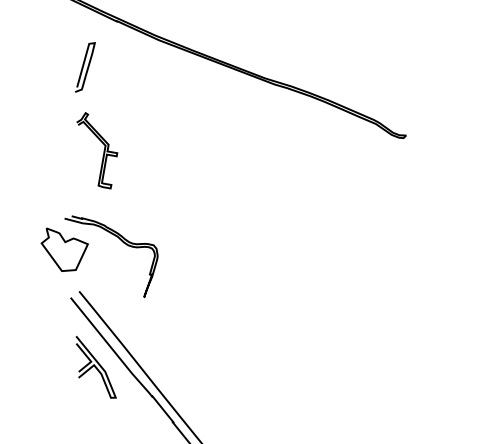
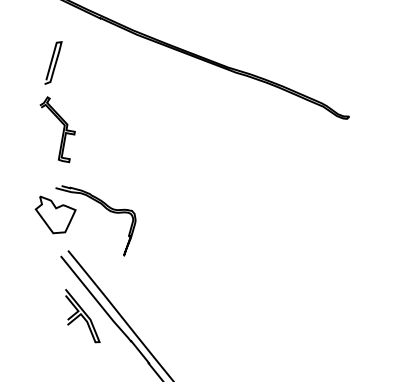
curve: (84, 66) -> (52, 62), moved
curve: (102, 152) -> (62, 131), moved

